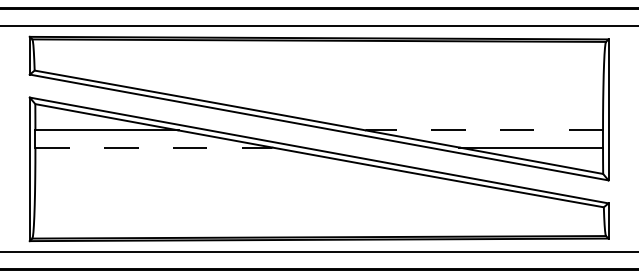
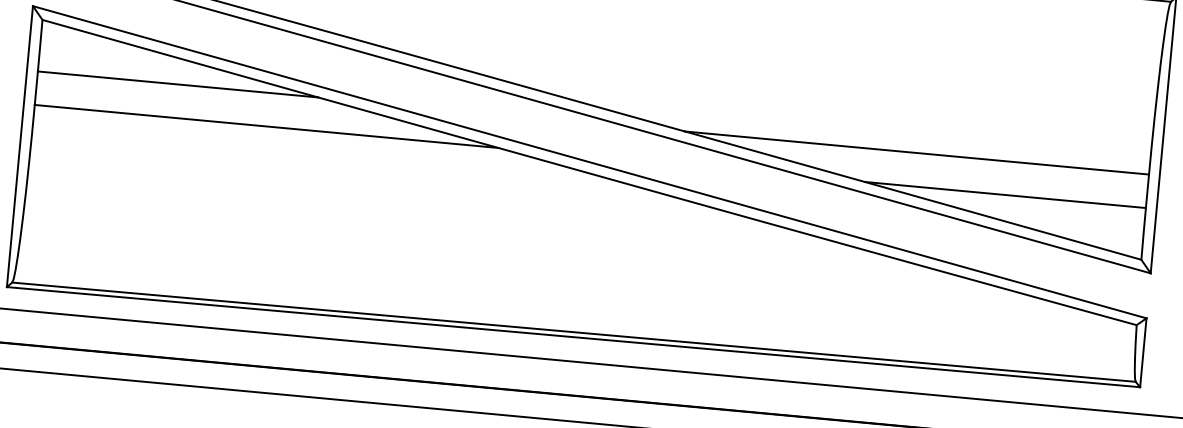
line: (484, 130) -> (916, 153), dashed -> solid
line: (154, 147) -> (267, 126), dashed -> solid

